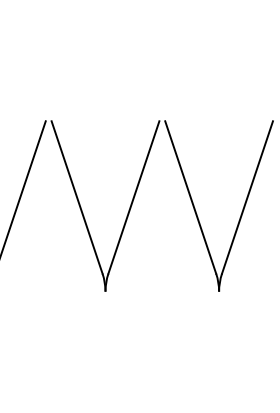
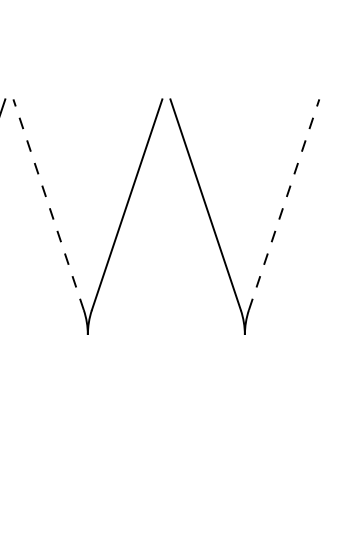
line: (76, 197) -> (47, 204), solid -> dashed
line: (247, 197) -> (284, 204), solid -> dashed

